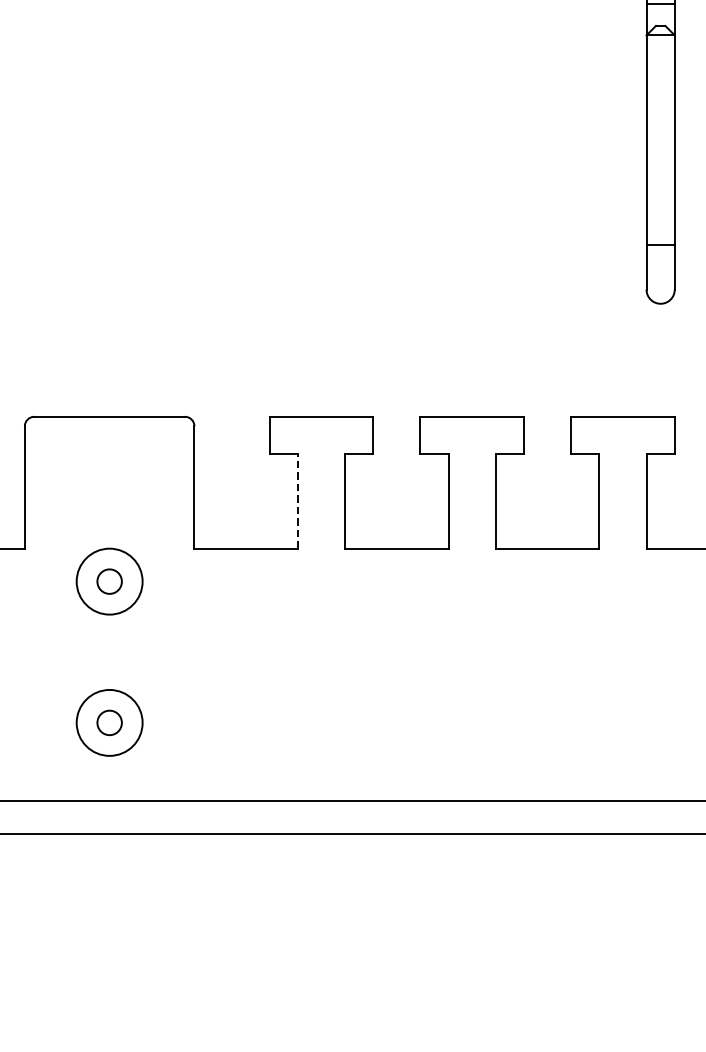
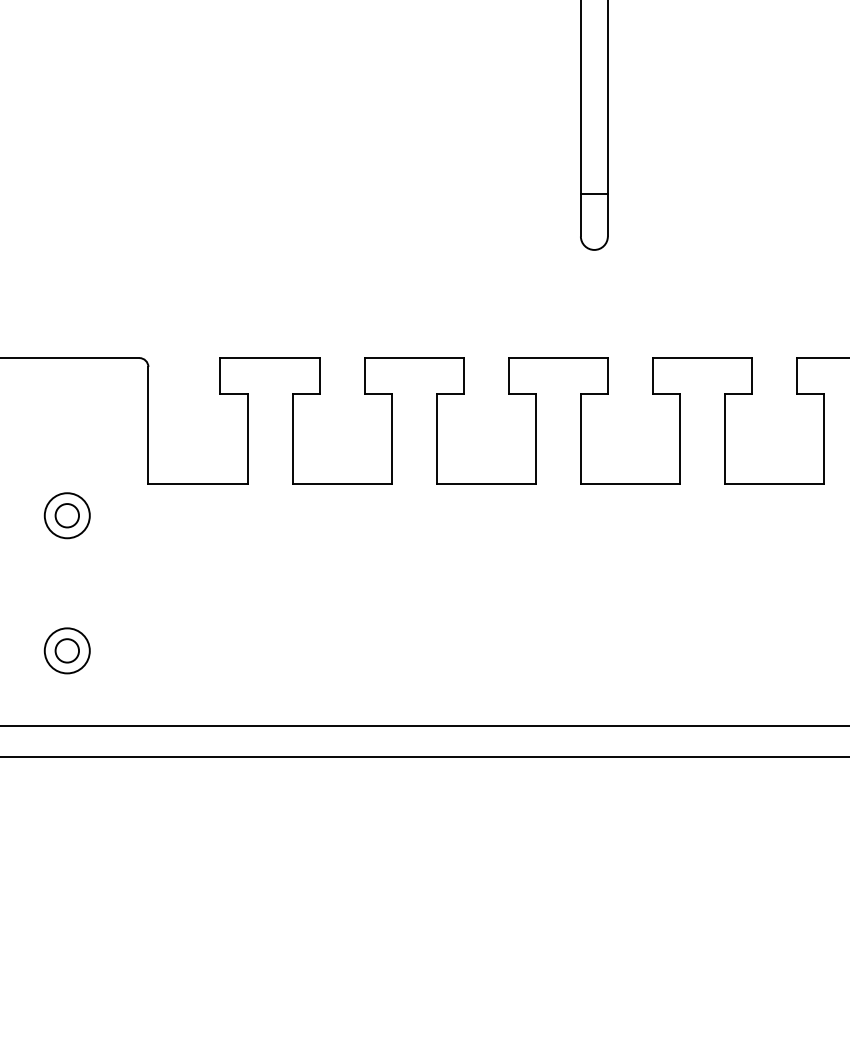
line: (298, 500) -> (247, 438), dashed -> solid
circle: (108, 581) -> (66, 515), size x0.71
circle: (108, 722) -> (66, 650), size x0.71

